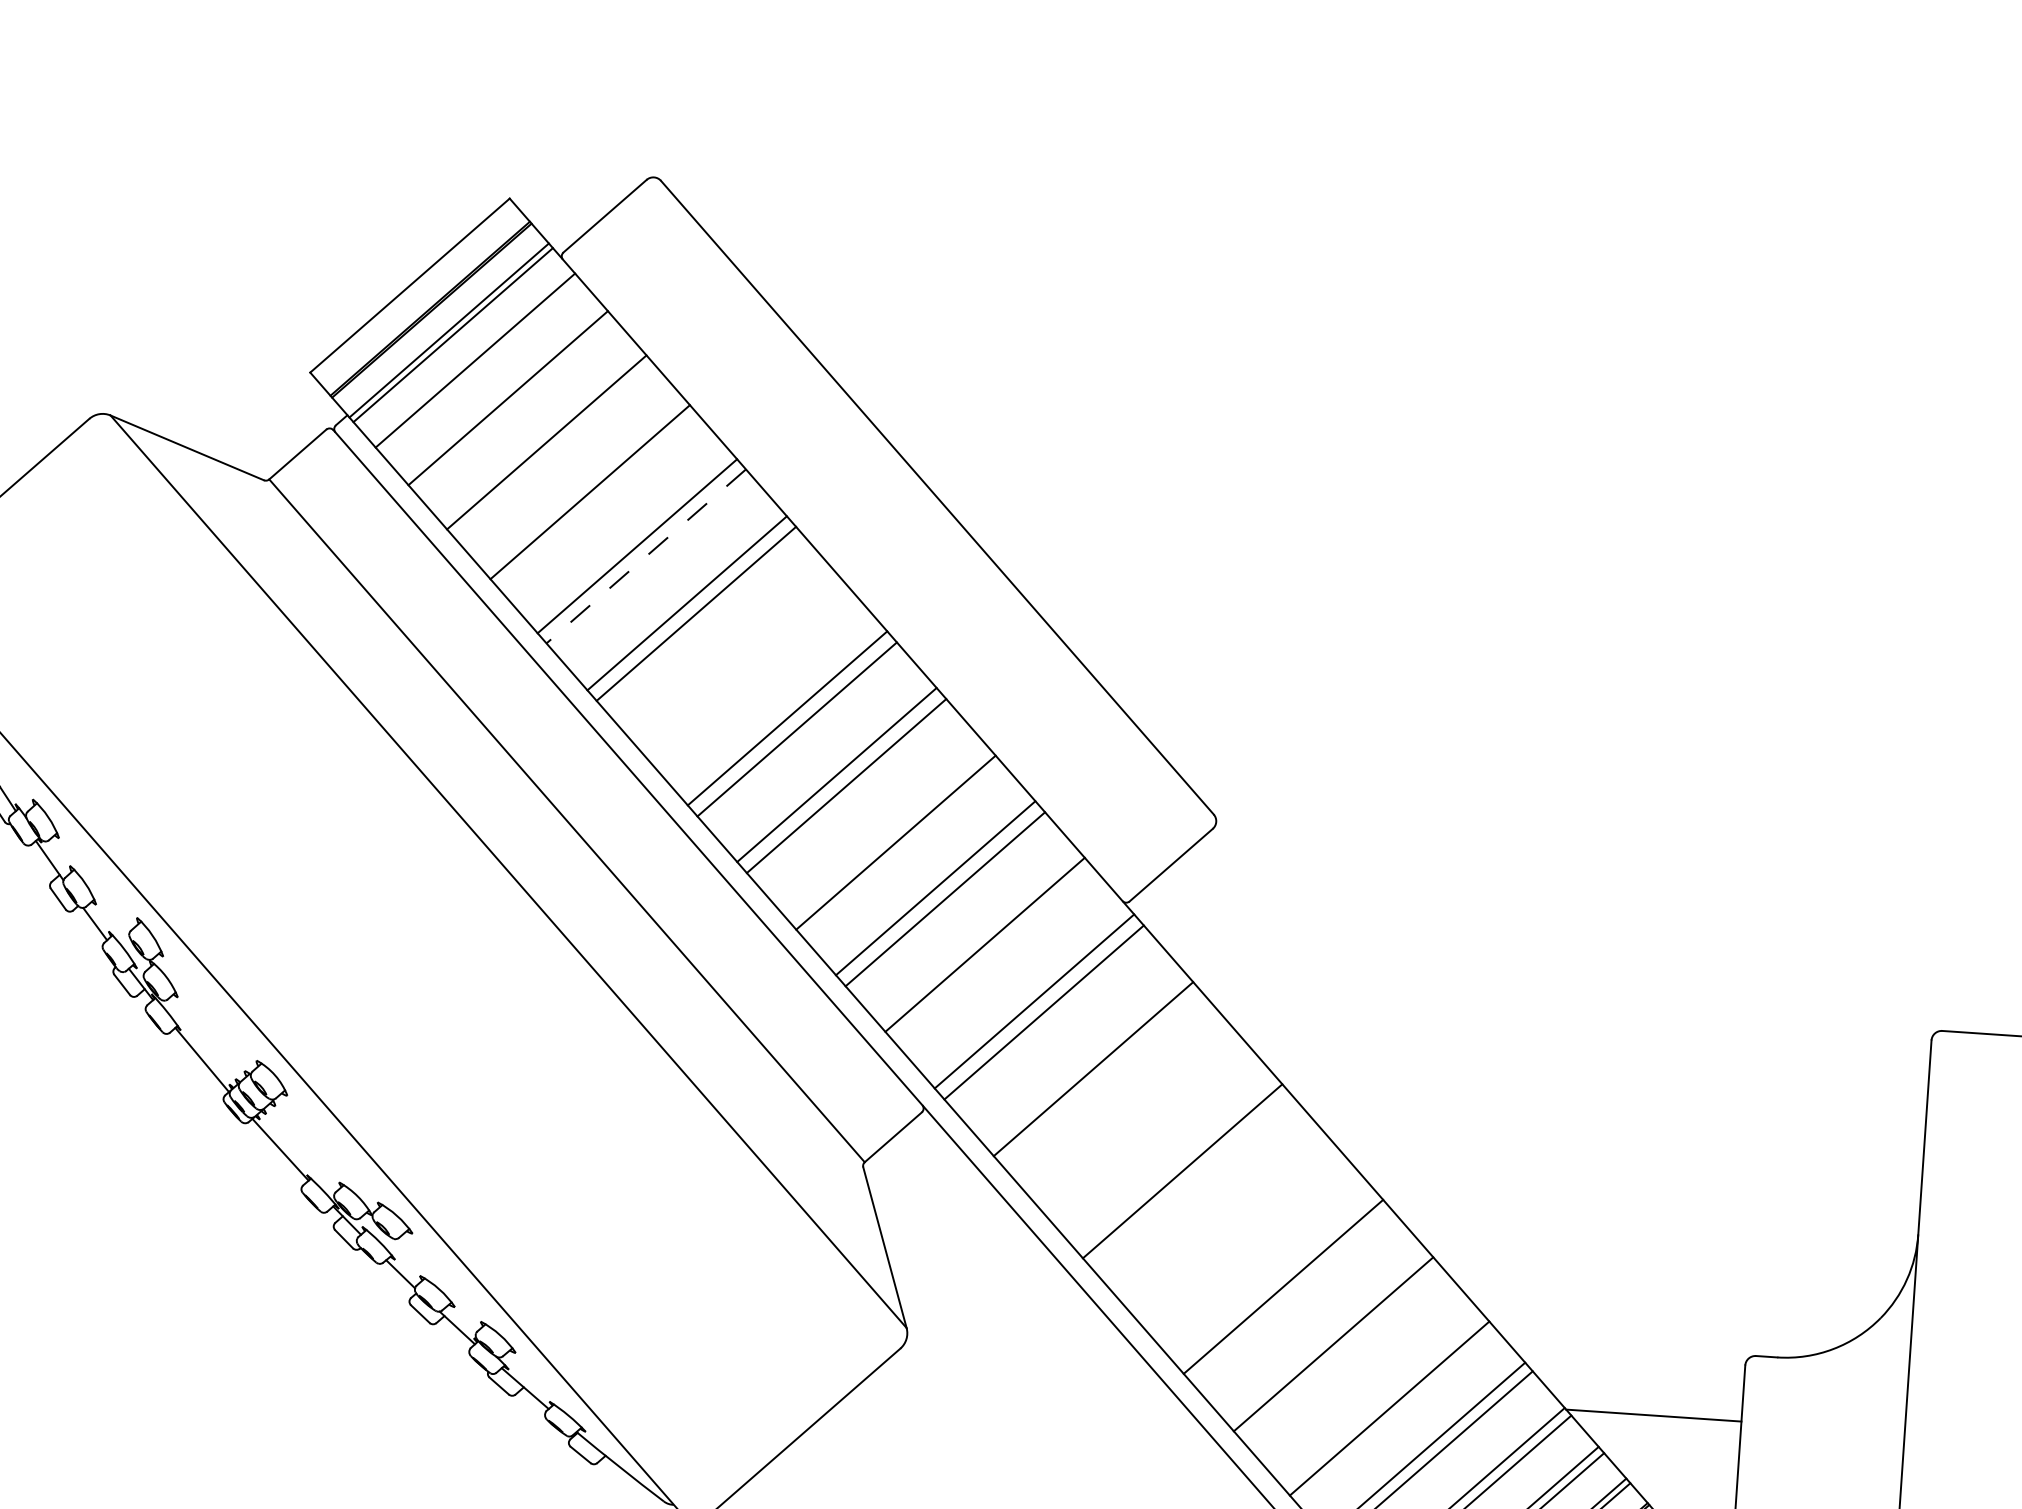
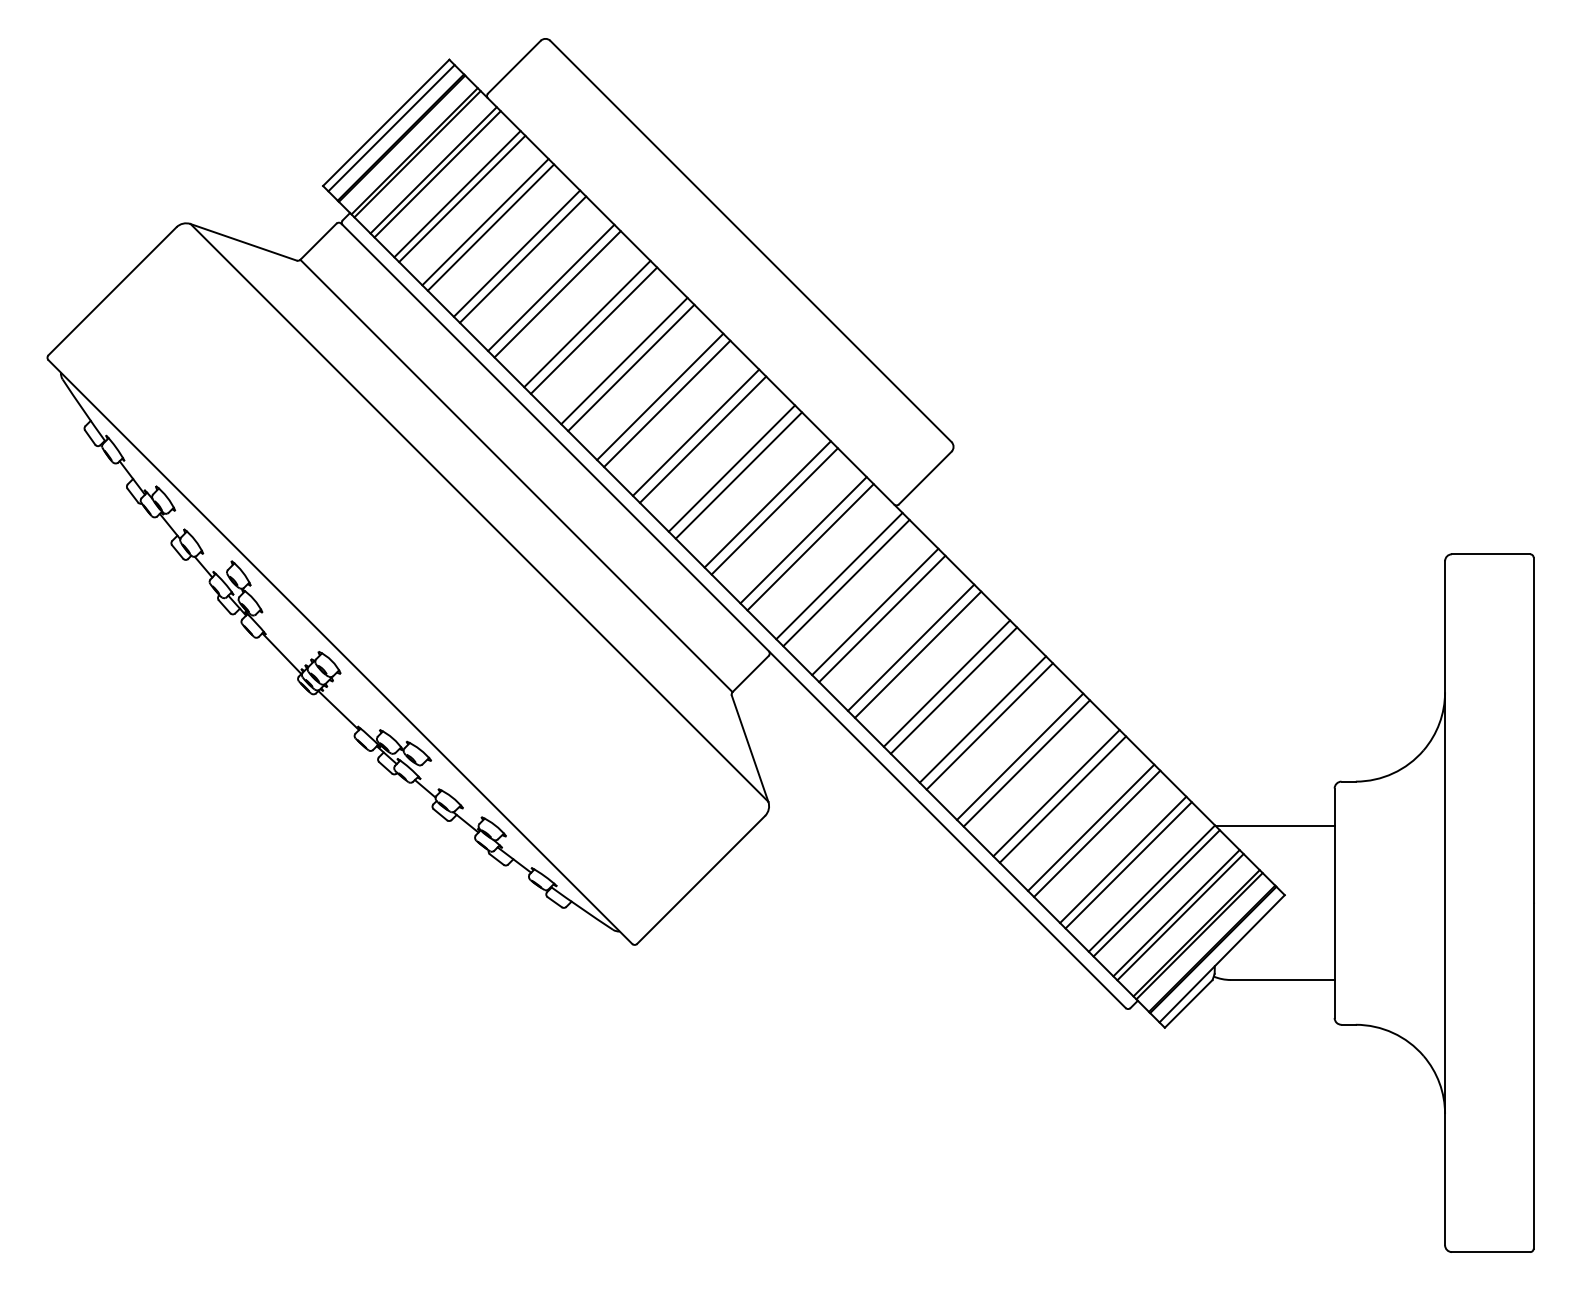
line: (417, 294) -> (391, 128), added
line: (480, 367) -> (437, 174), added
line: (515, 405) -> (462, 198), added
line: (553, 450) -> (490, 227), added
line: (597, 501) -> (522, 259), added
line: (645, 556) -> (557, 294), dashed -> solid
line: (738, 660) -> (624, 360), added
line: (748, 672) -> (631, 367), added
line: (885, 831) -> (731, 468), added
line: (994, 956) -> (810, 547), added
line: (1084, 1057) -> (875, 611), added
line: (1133, 1114) -> (911, 647), added
line: (1143, 1125) -> (918, 654), added
line: (1191, 1182) -> (953, 690), added
line: (1231, 1227) -> (982, 719), added
line: (1241, 1238) -> (989, 726), added
line: (1292, 1297) -> (1026, 763), added
line: (1341, 1354) -> (1062, 799), added
line: (1381, 1398) -> (1091, 827), added

